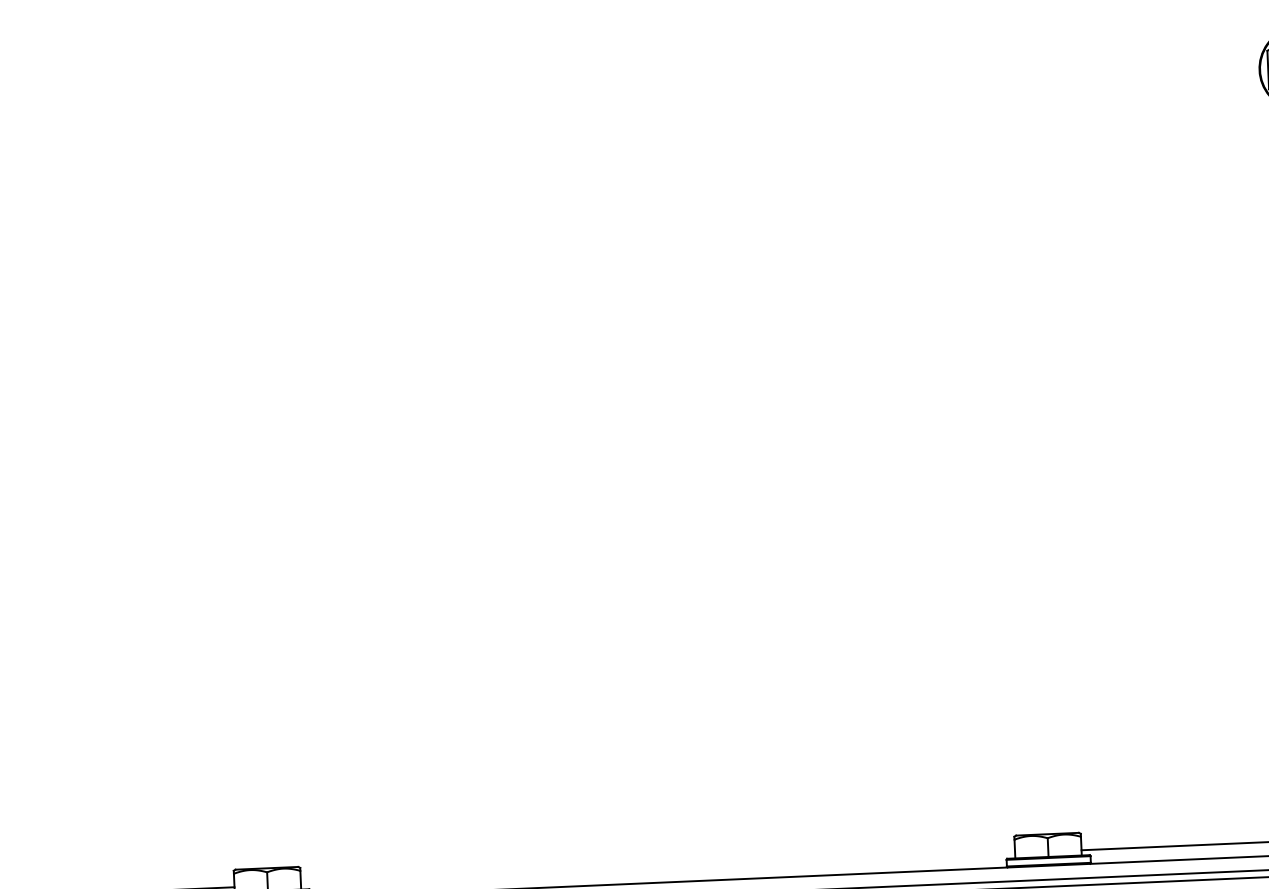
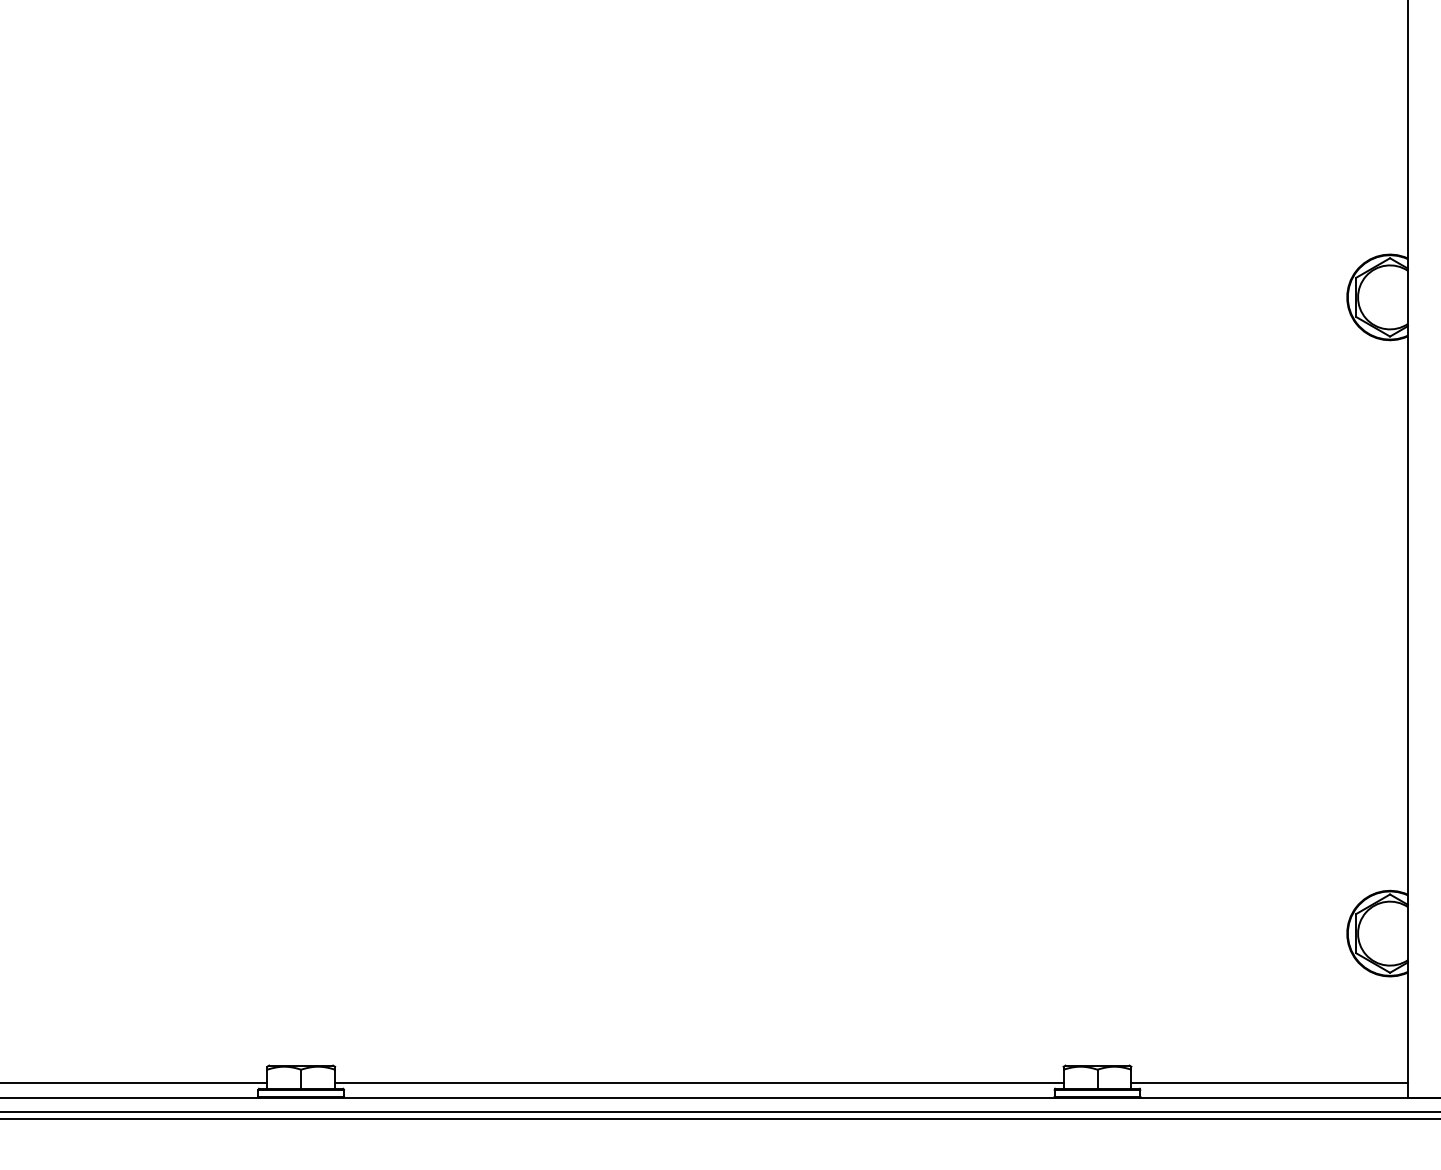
line: (658, 868) -> (699, 1083), added

